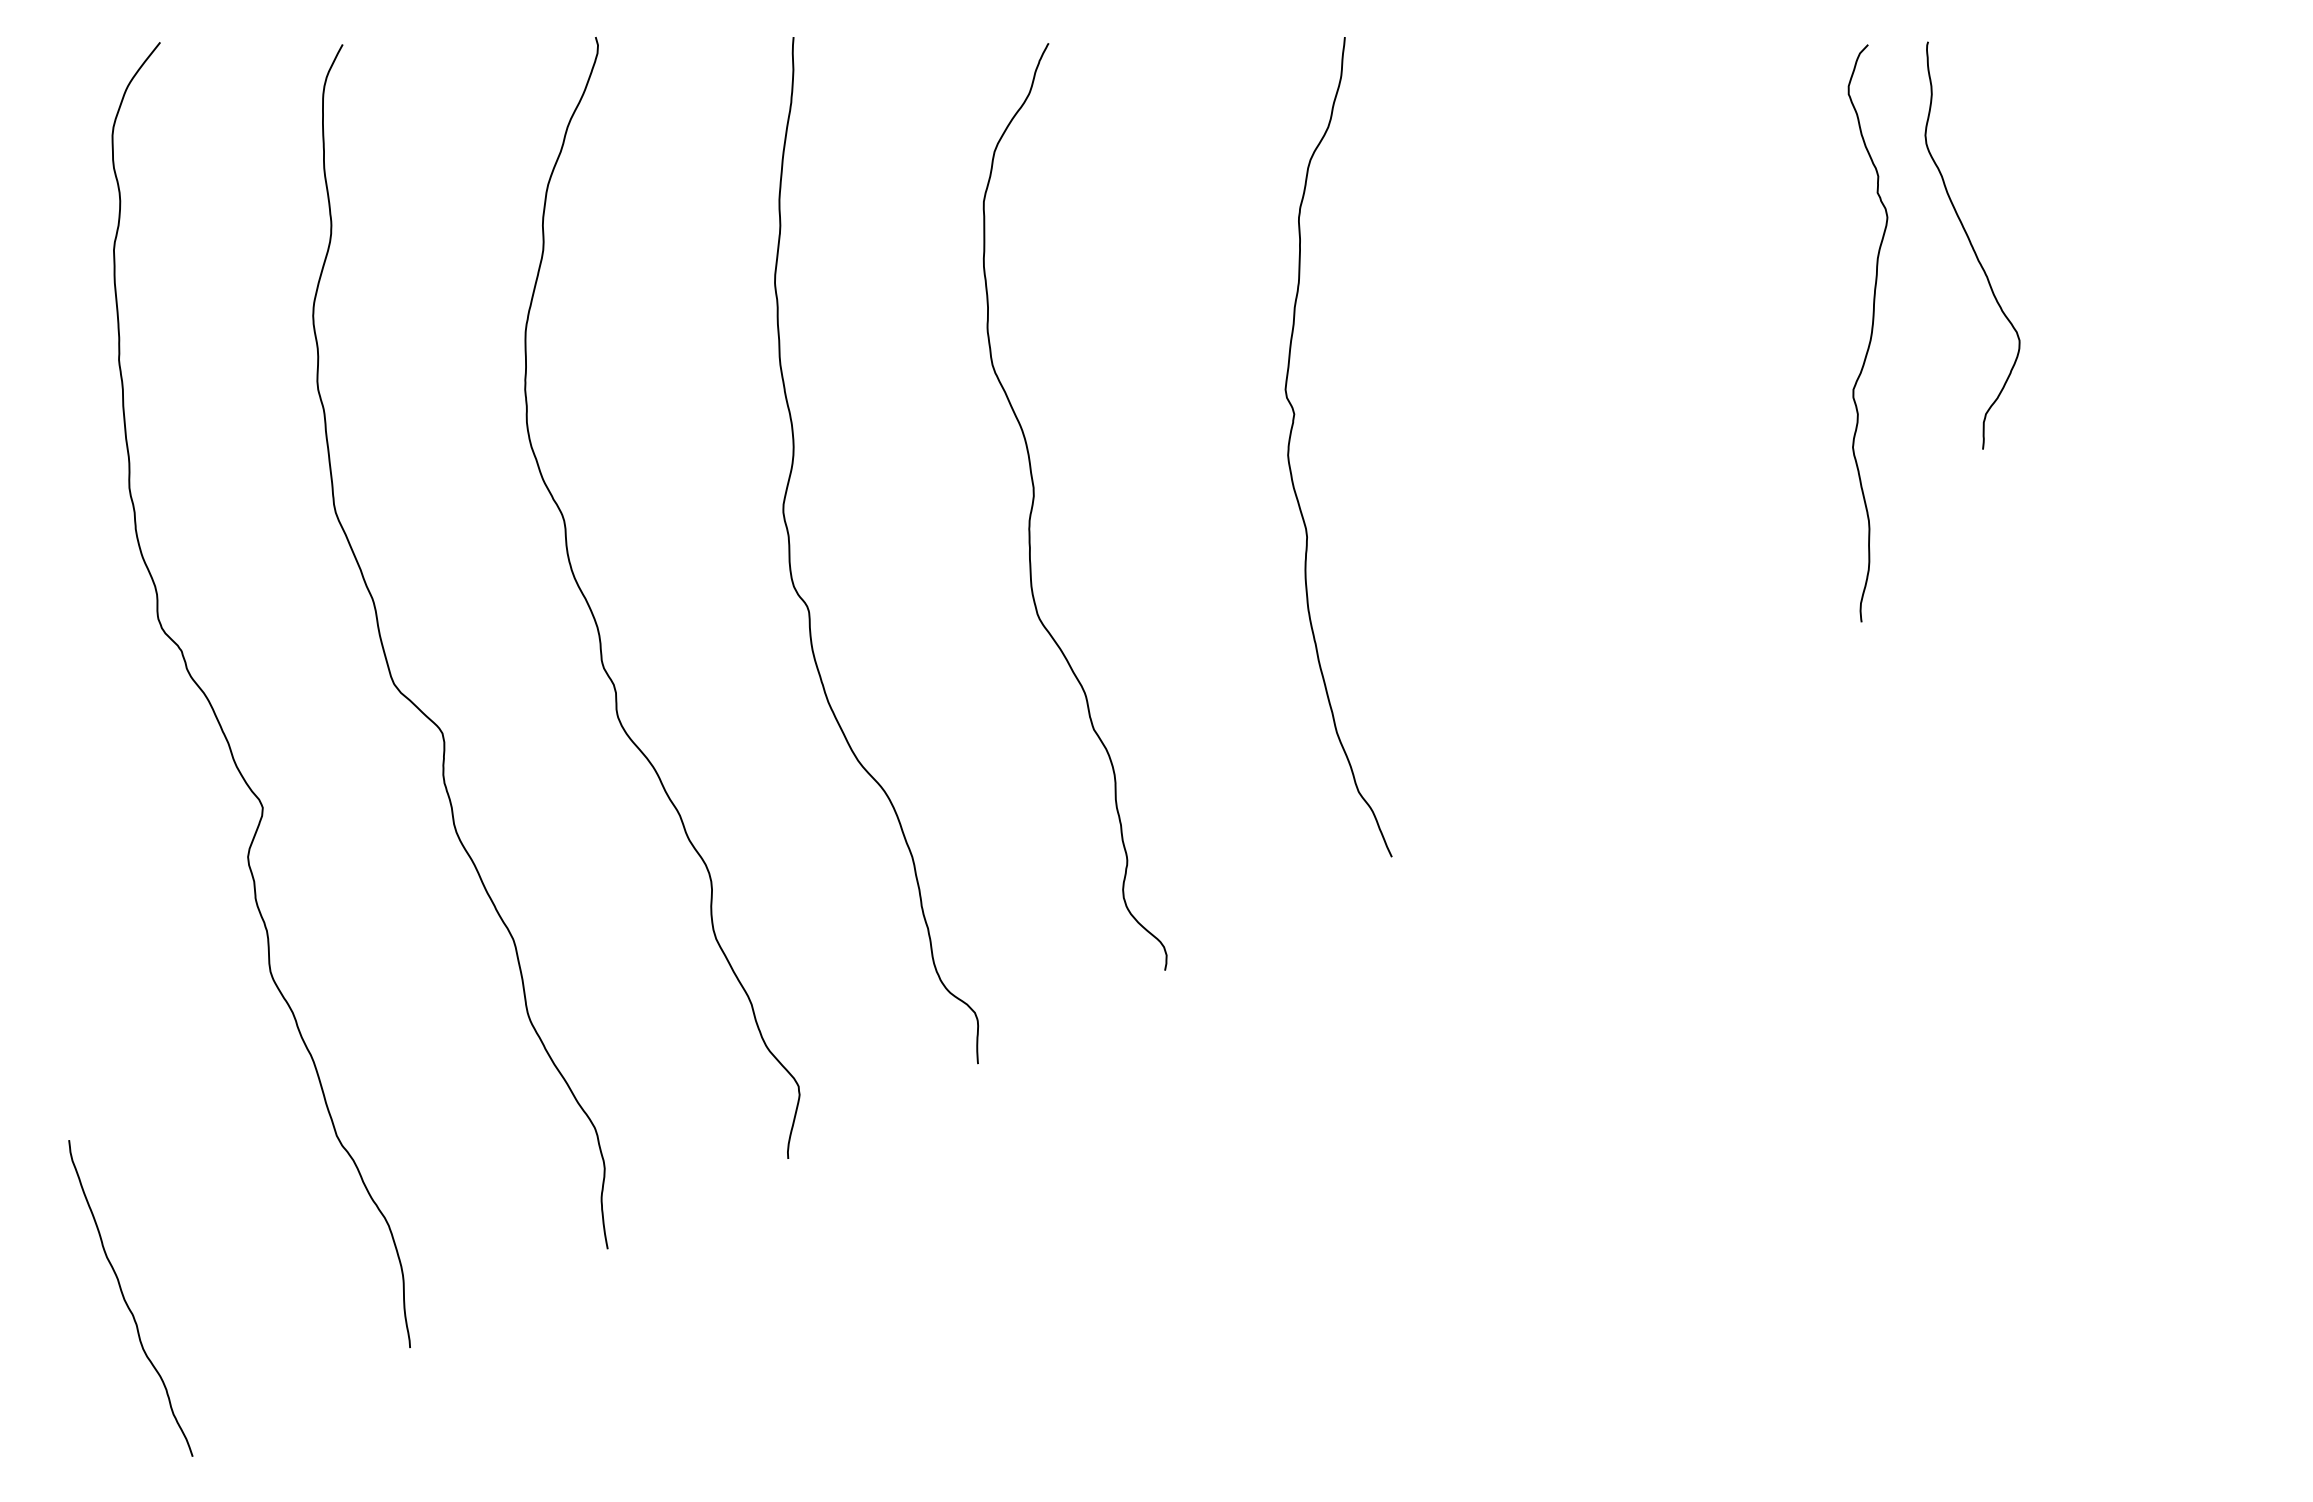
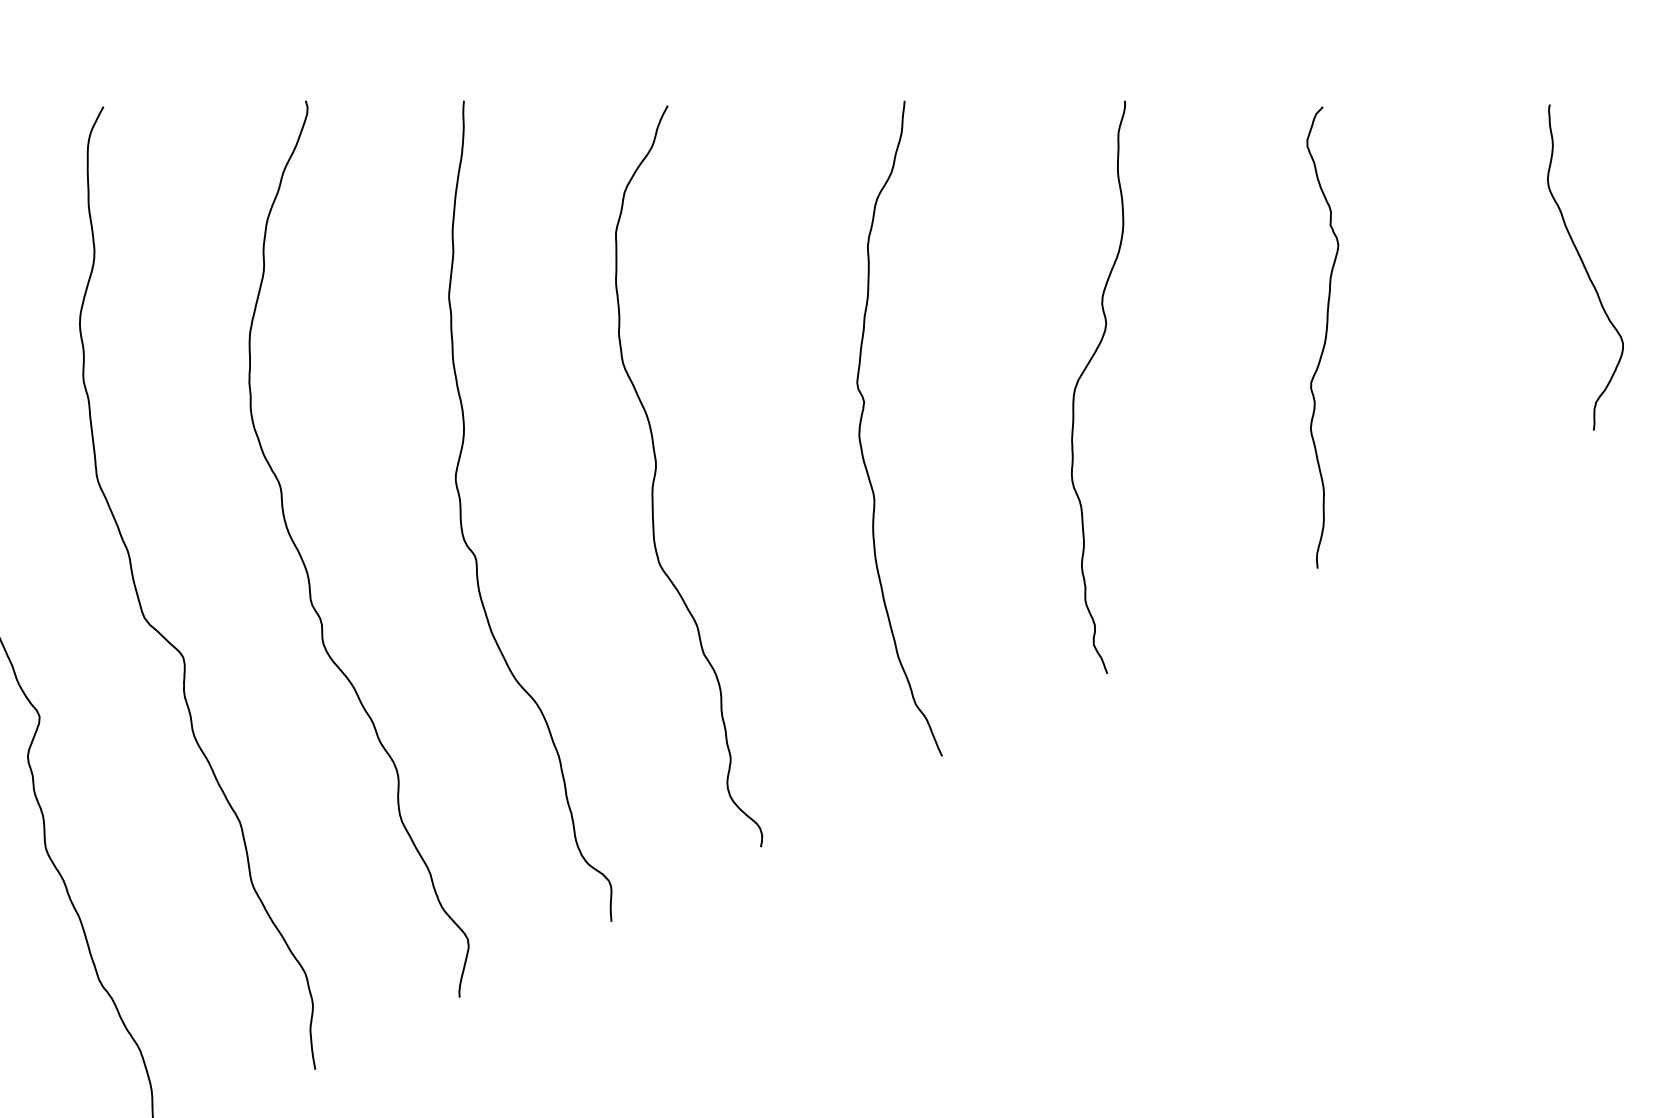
curve: (1972, 245) -> (1585, 267), moved
curve: (1565, 383) -> (1081, 377), added

